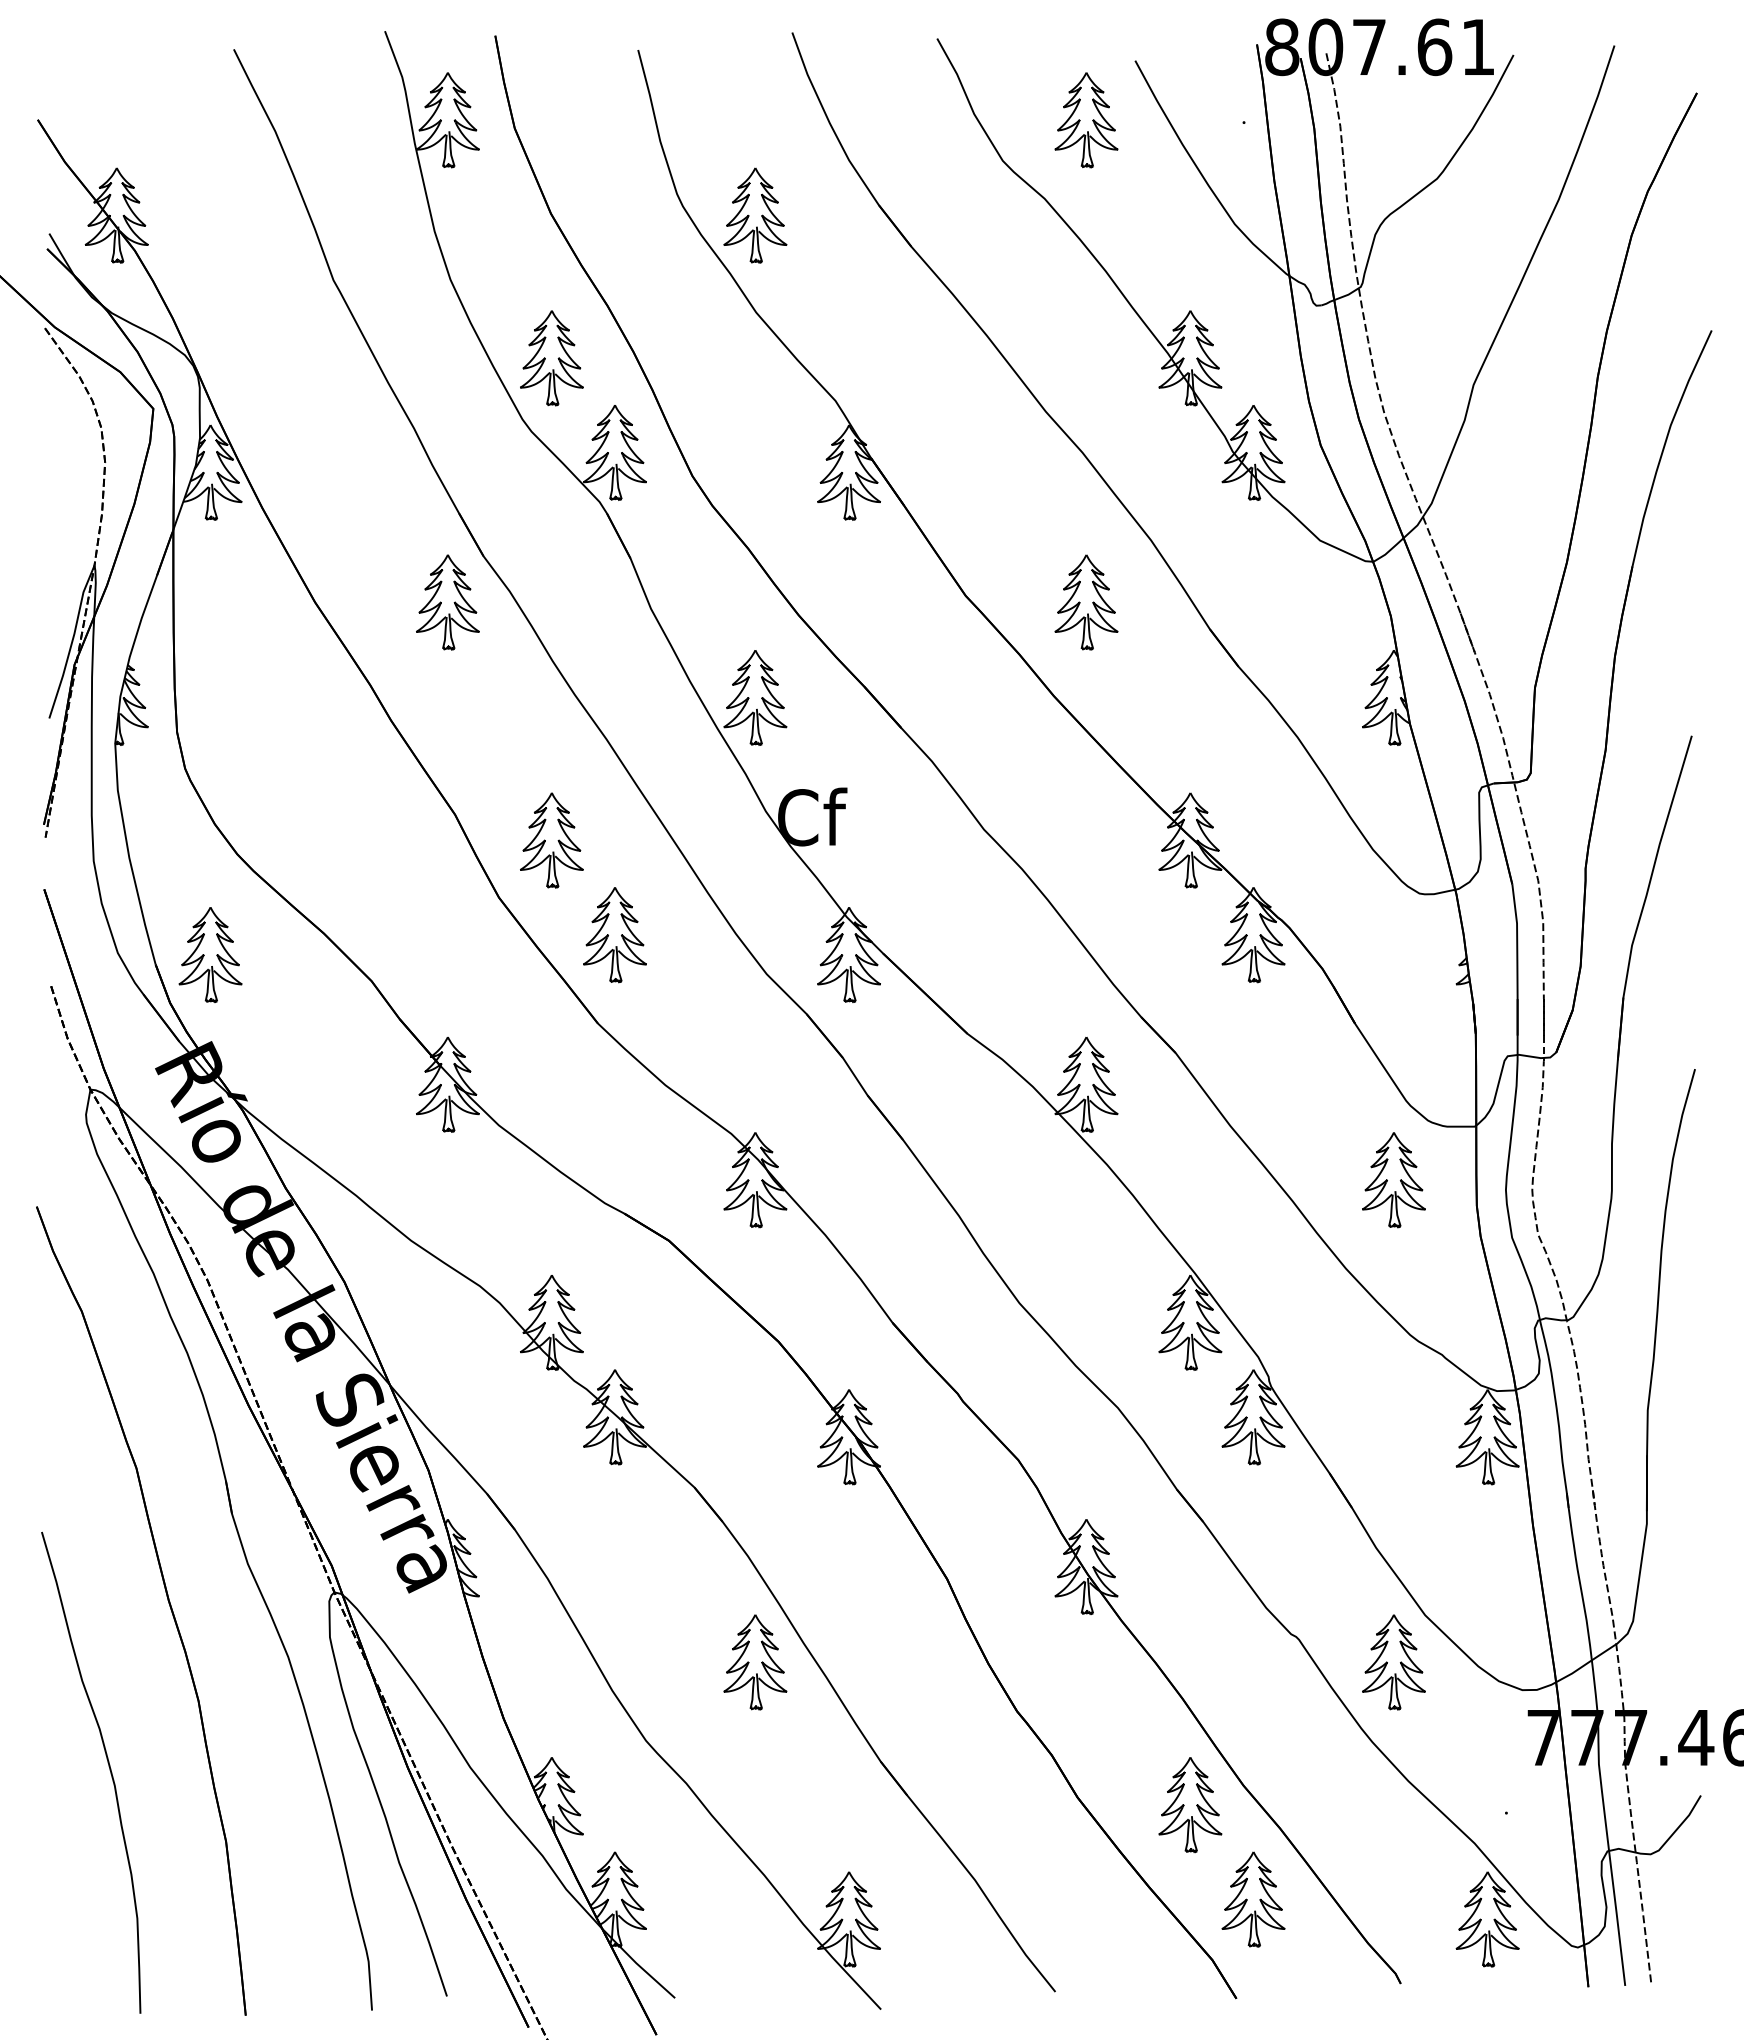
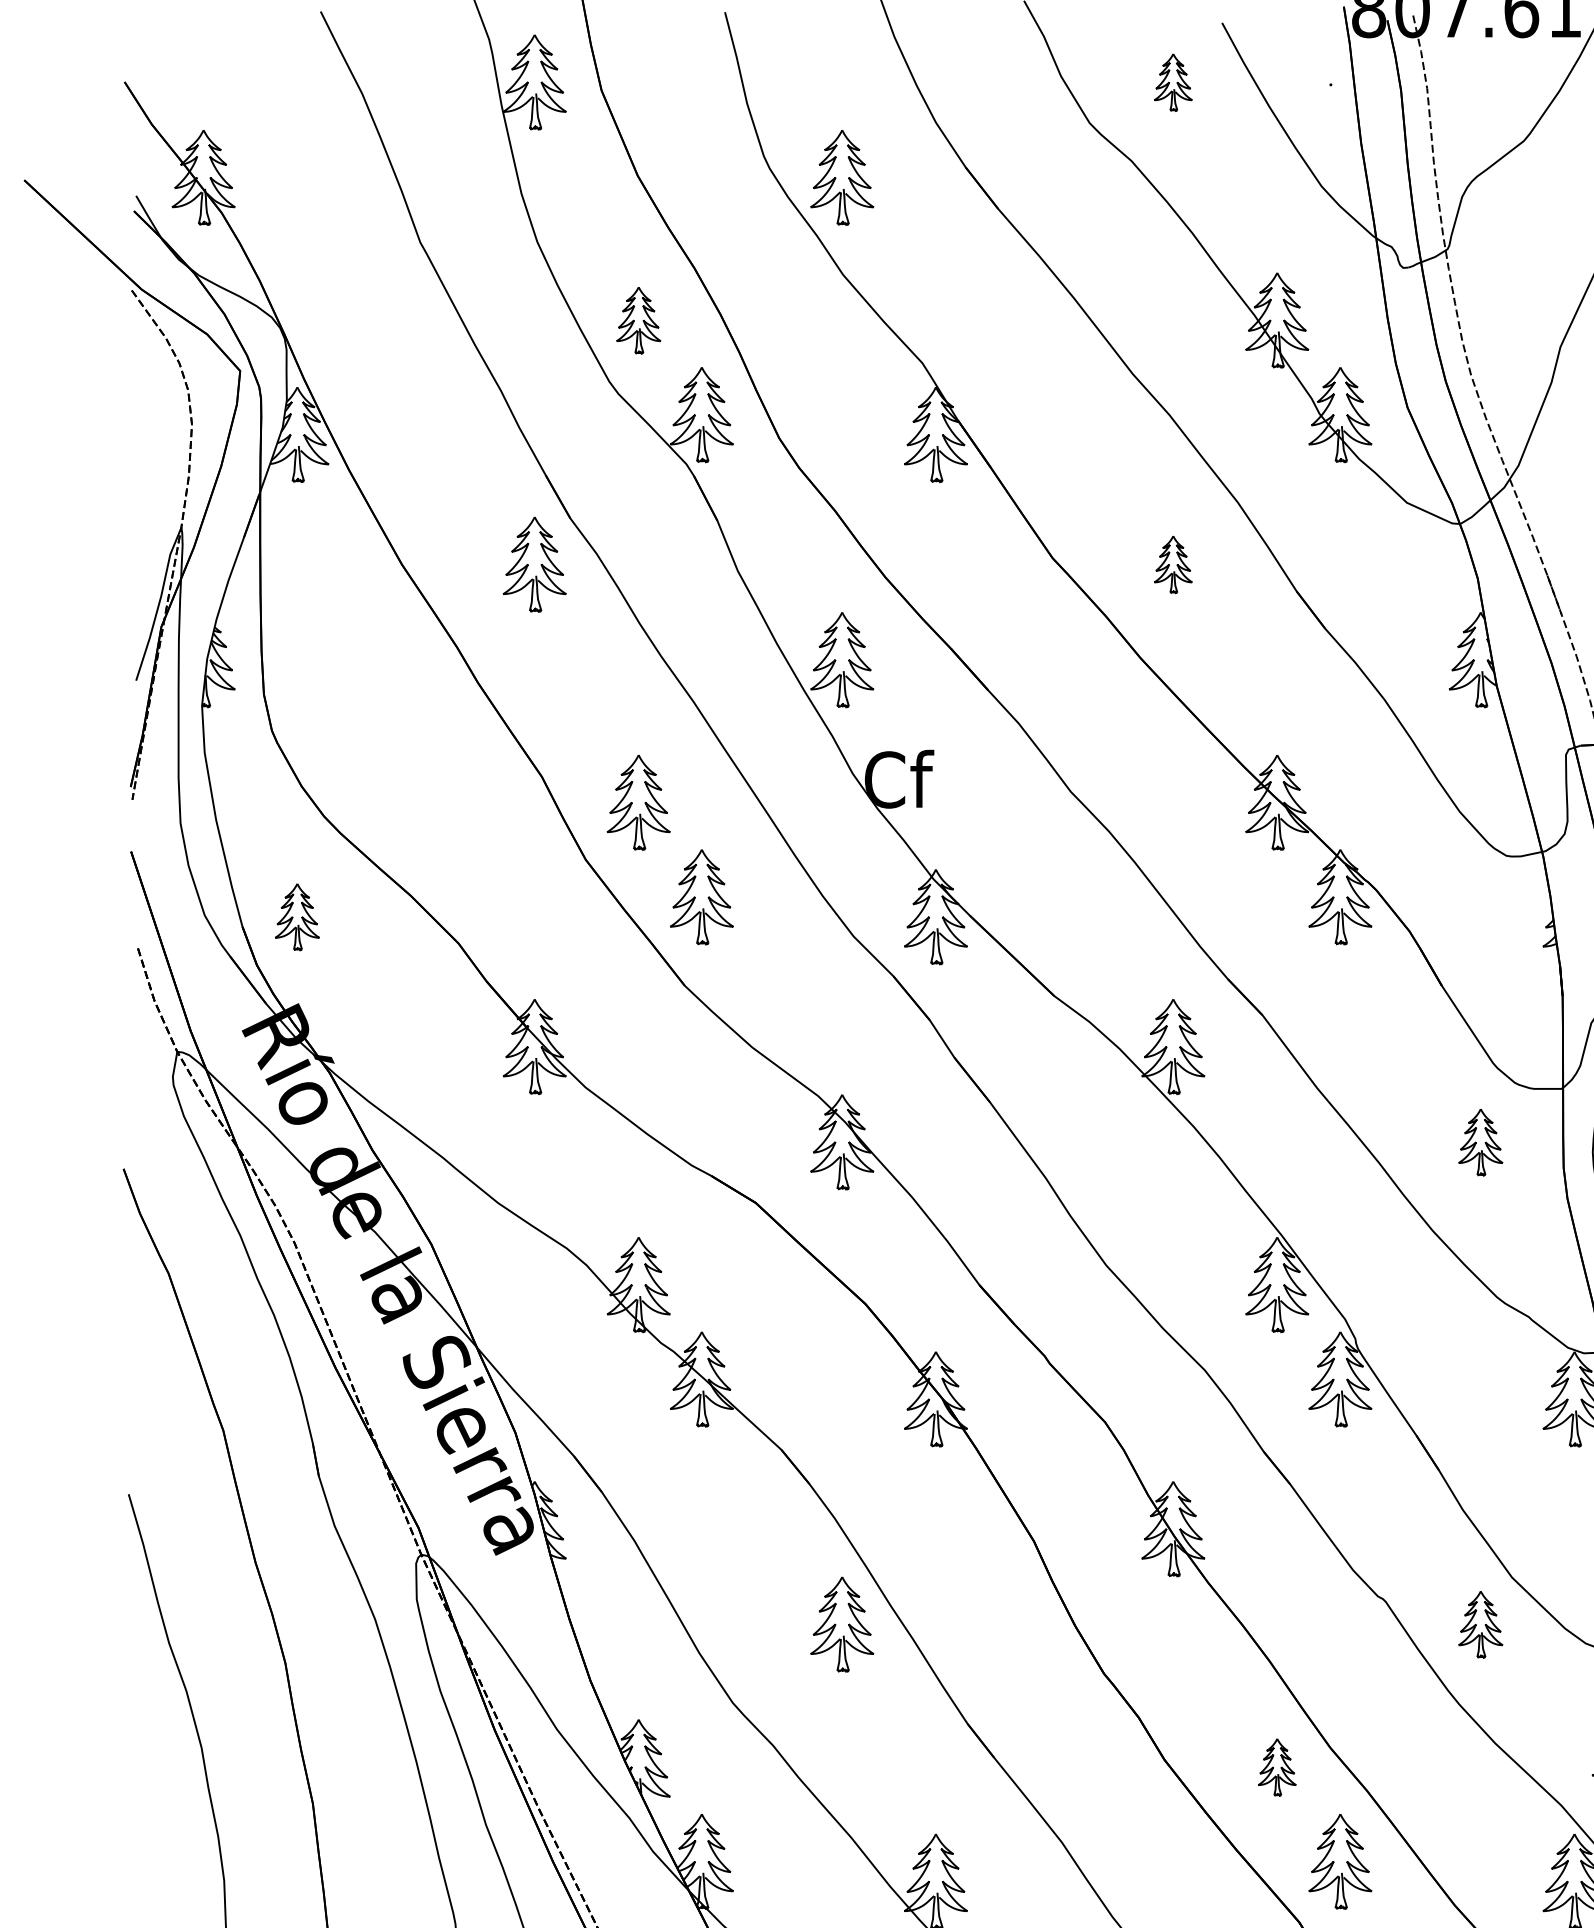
part: (1086, 120) -> (1173, 82), size x0.6
part: (551, 358) -> (638, 320), size x0.7
part: (1086, 602) -> (1173, 564), size x0.6
part: (210, 954) -> (297, 916), size x0.7
part: (1393, 1180) -> (1480, 1142), size x0.7
part: (1393, 1662) -> (1480, 1624), size x0.7
part: (1190, 1805) -> (1277, 1767), size x0.6

